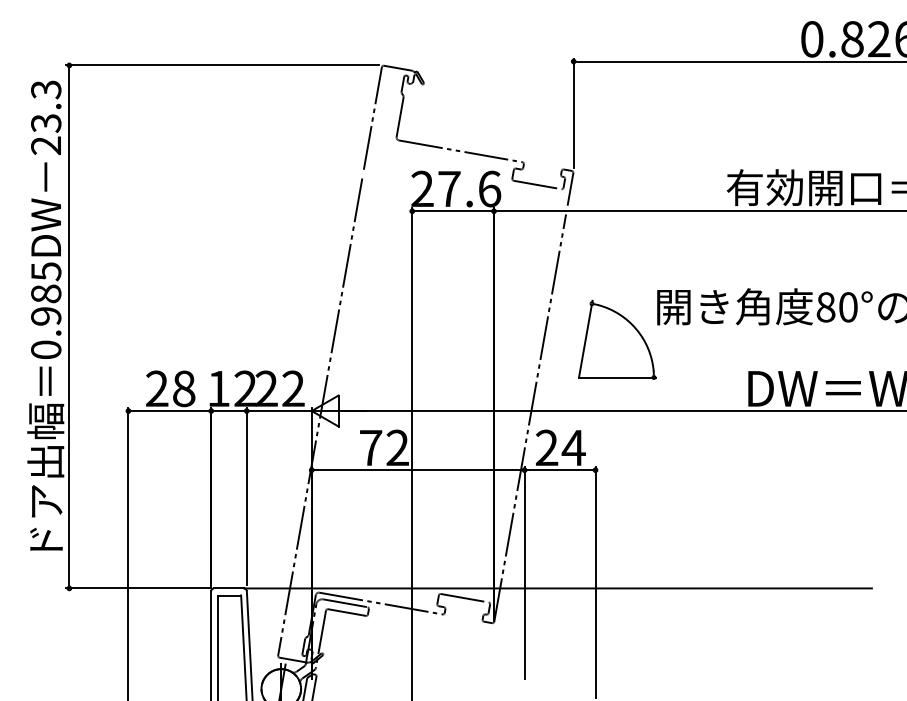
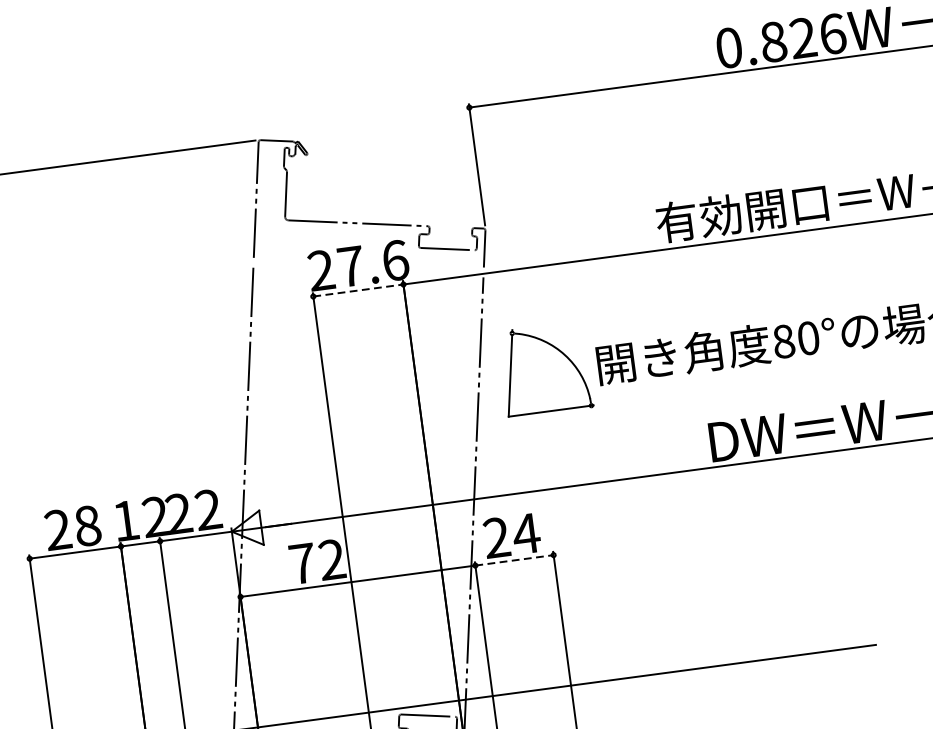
line: (453, 211) -> (358, 290), solid -> dashed
part: (617, 339) -> (545, 369), moved
line: (560, 470) -> (515, 560), solid -> dashed

